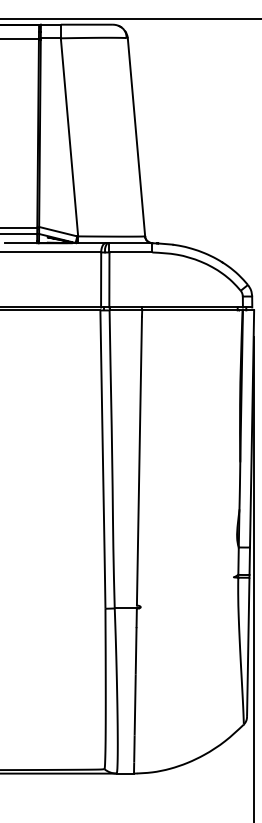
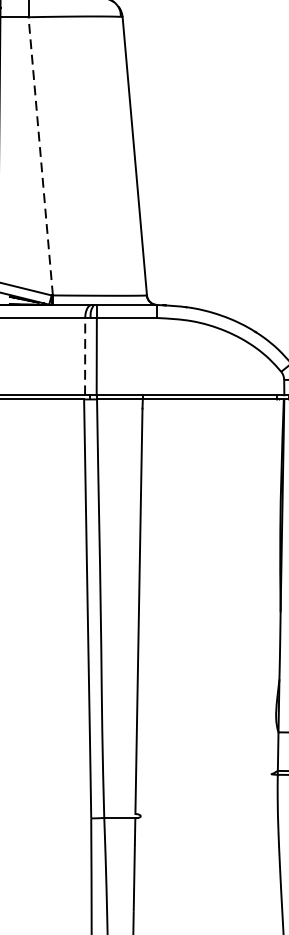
line: (69, 136) -> (40, 155), solid -> dashed
line: (101, 279) -> (85, 355), solid -> dashed

